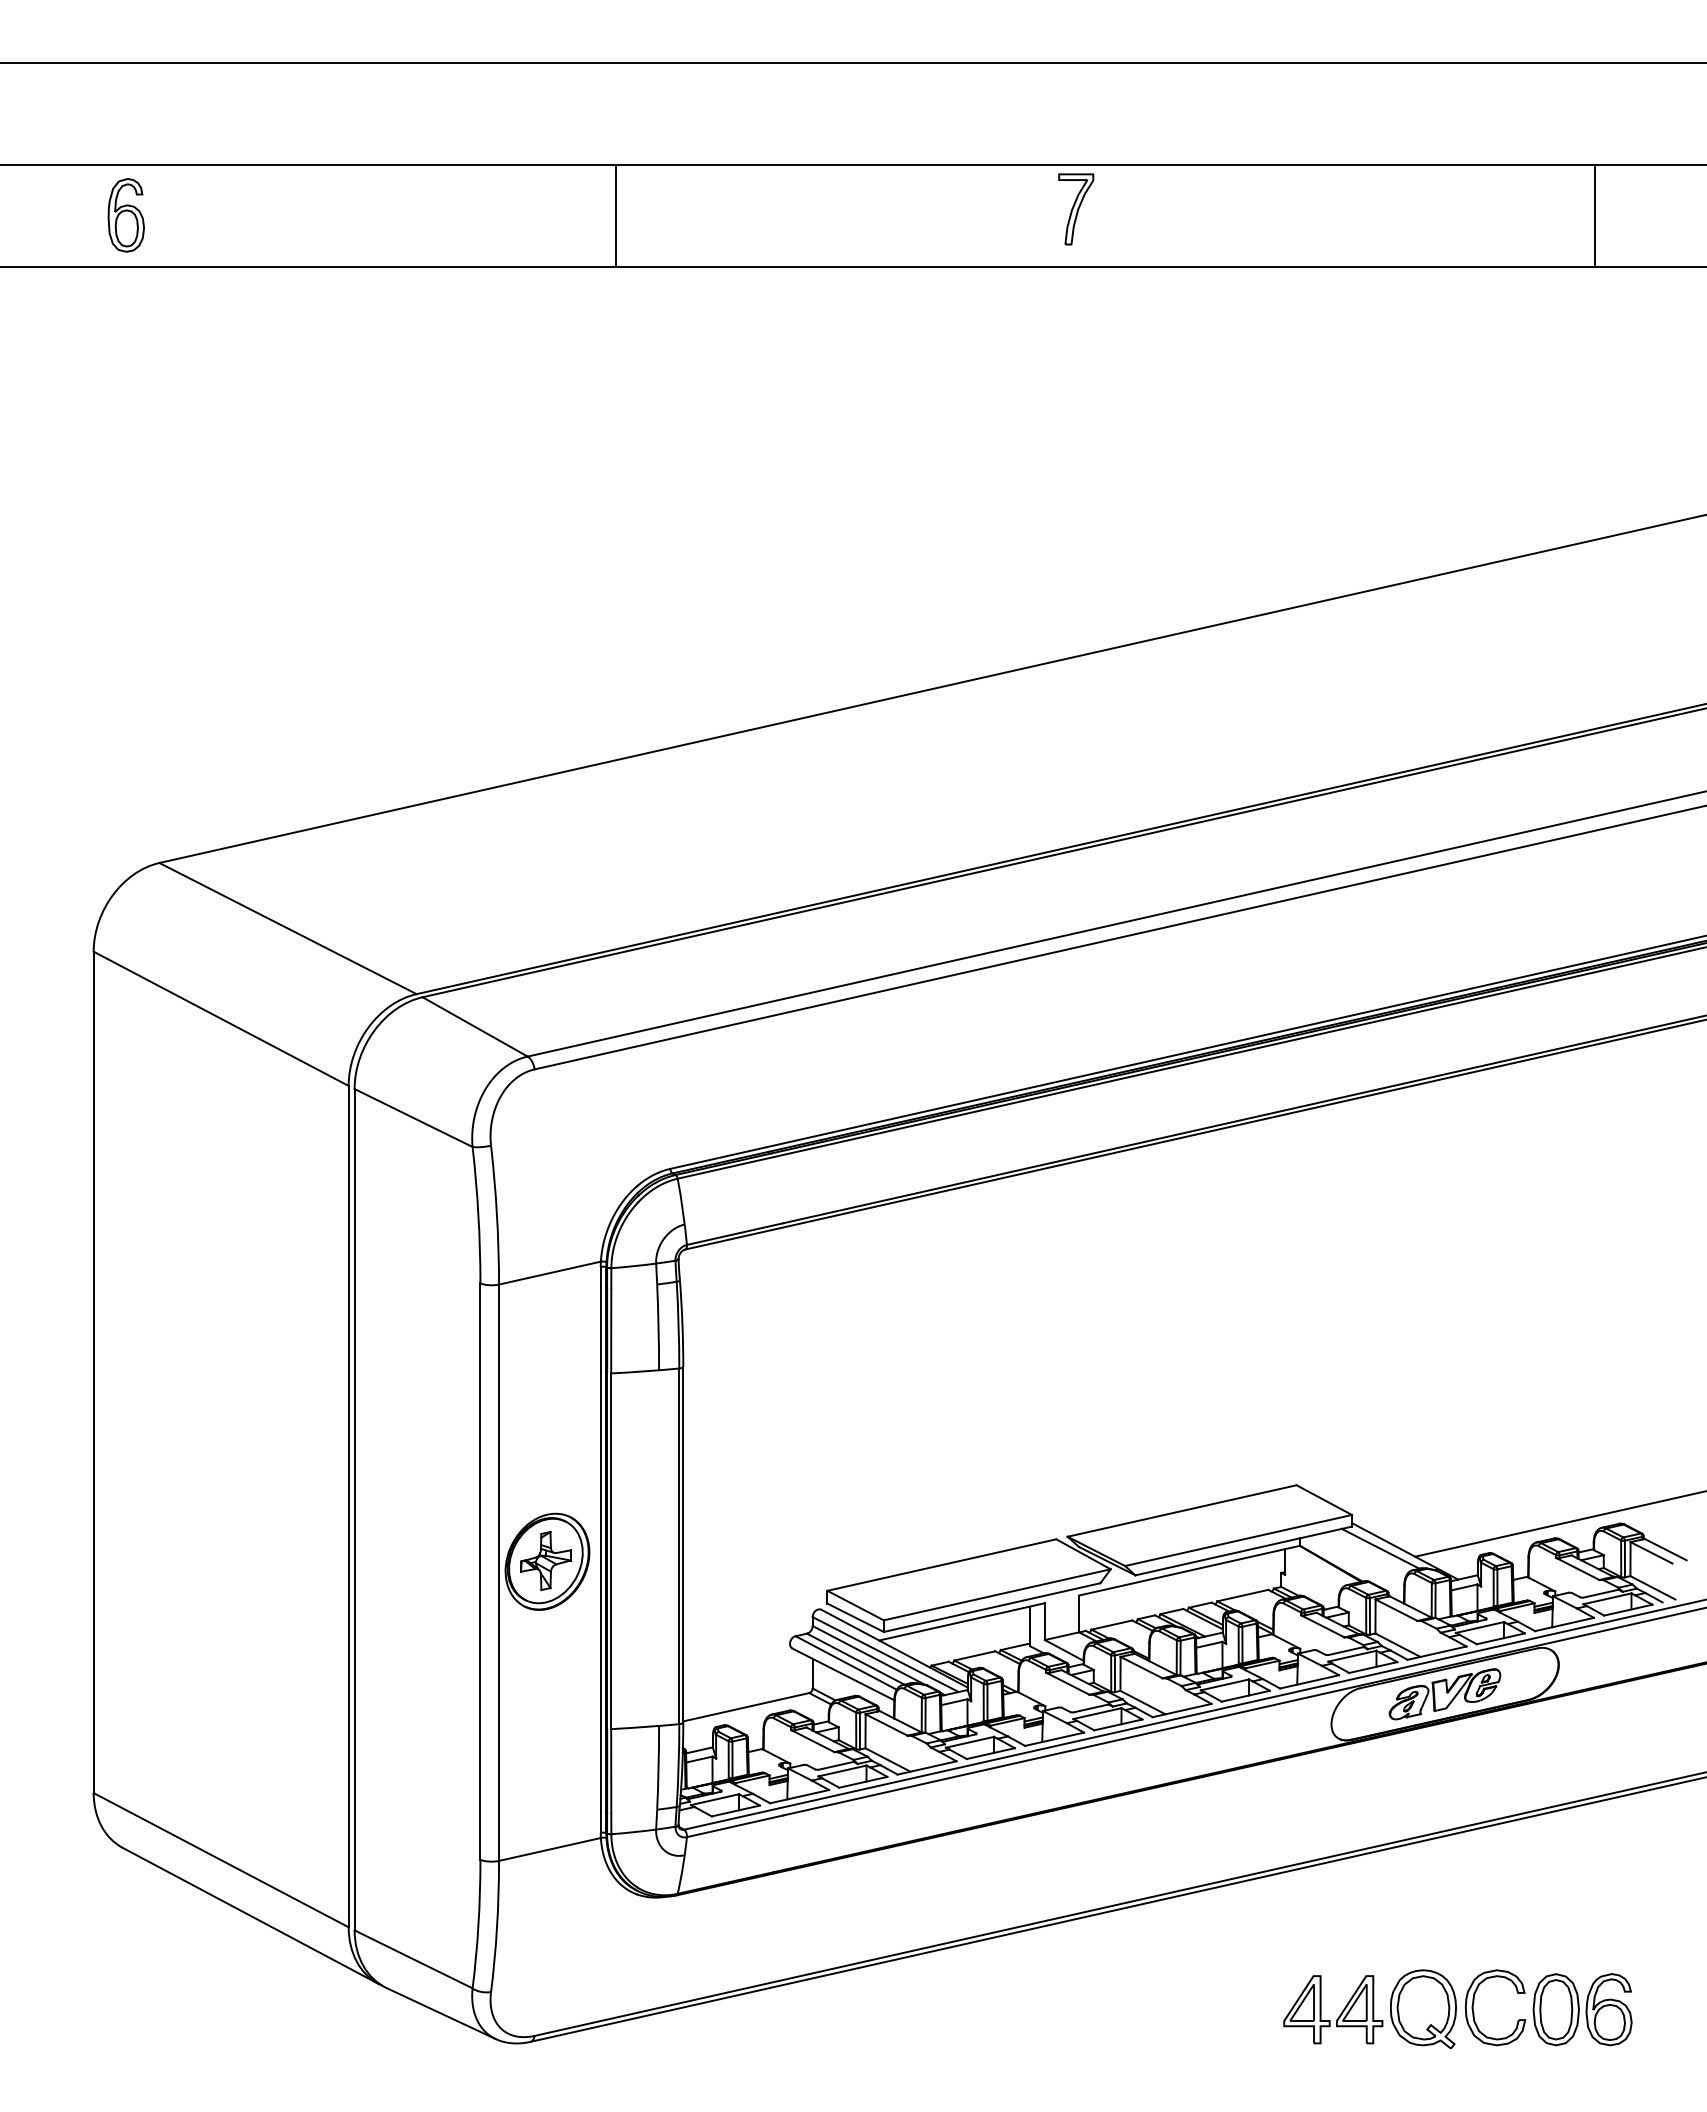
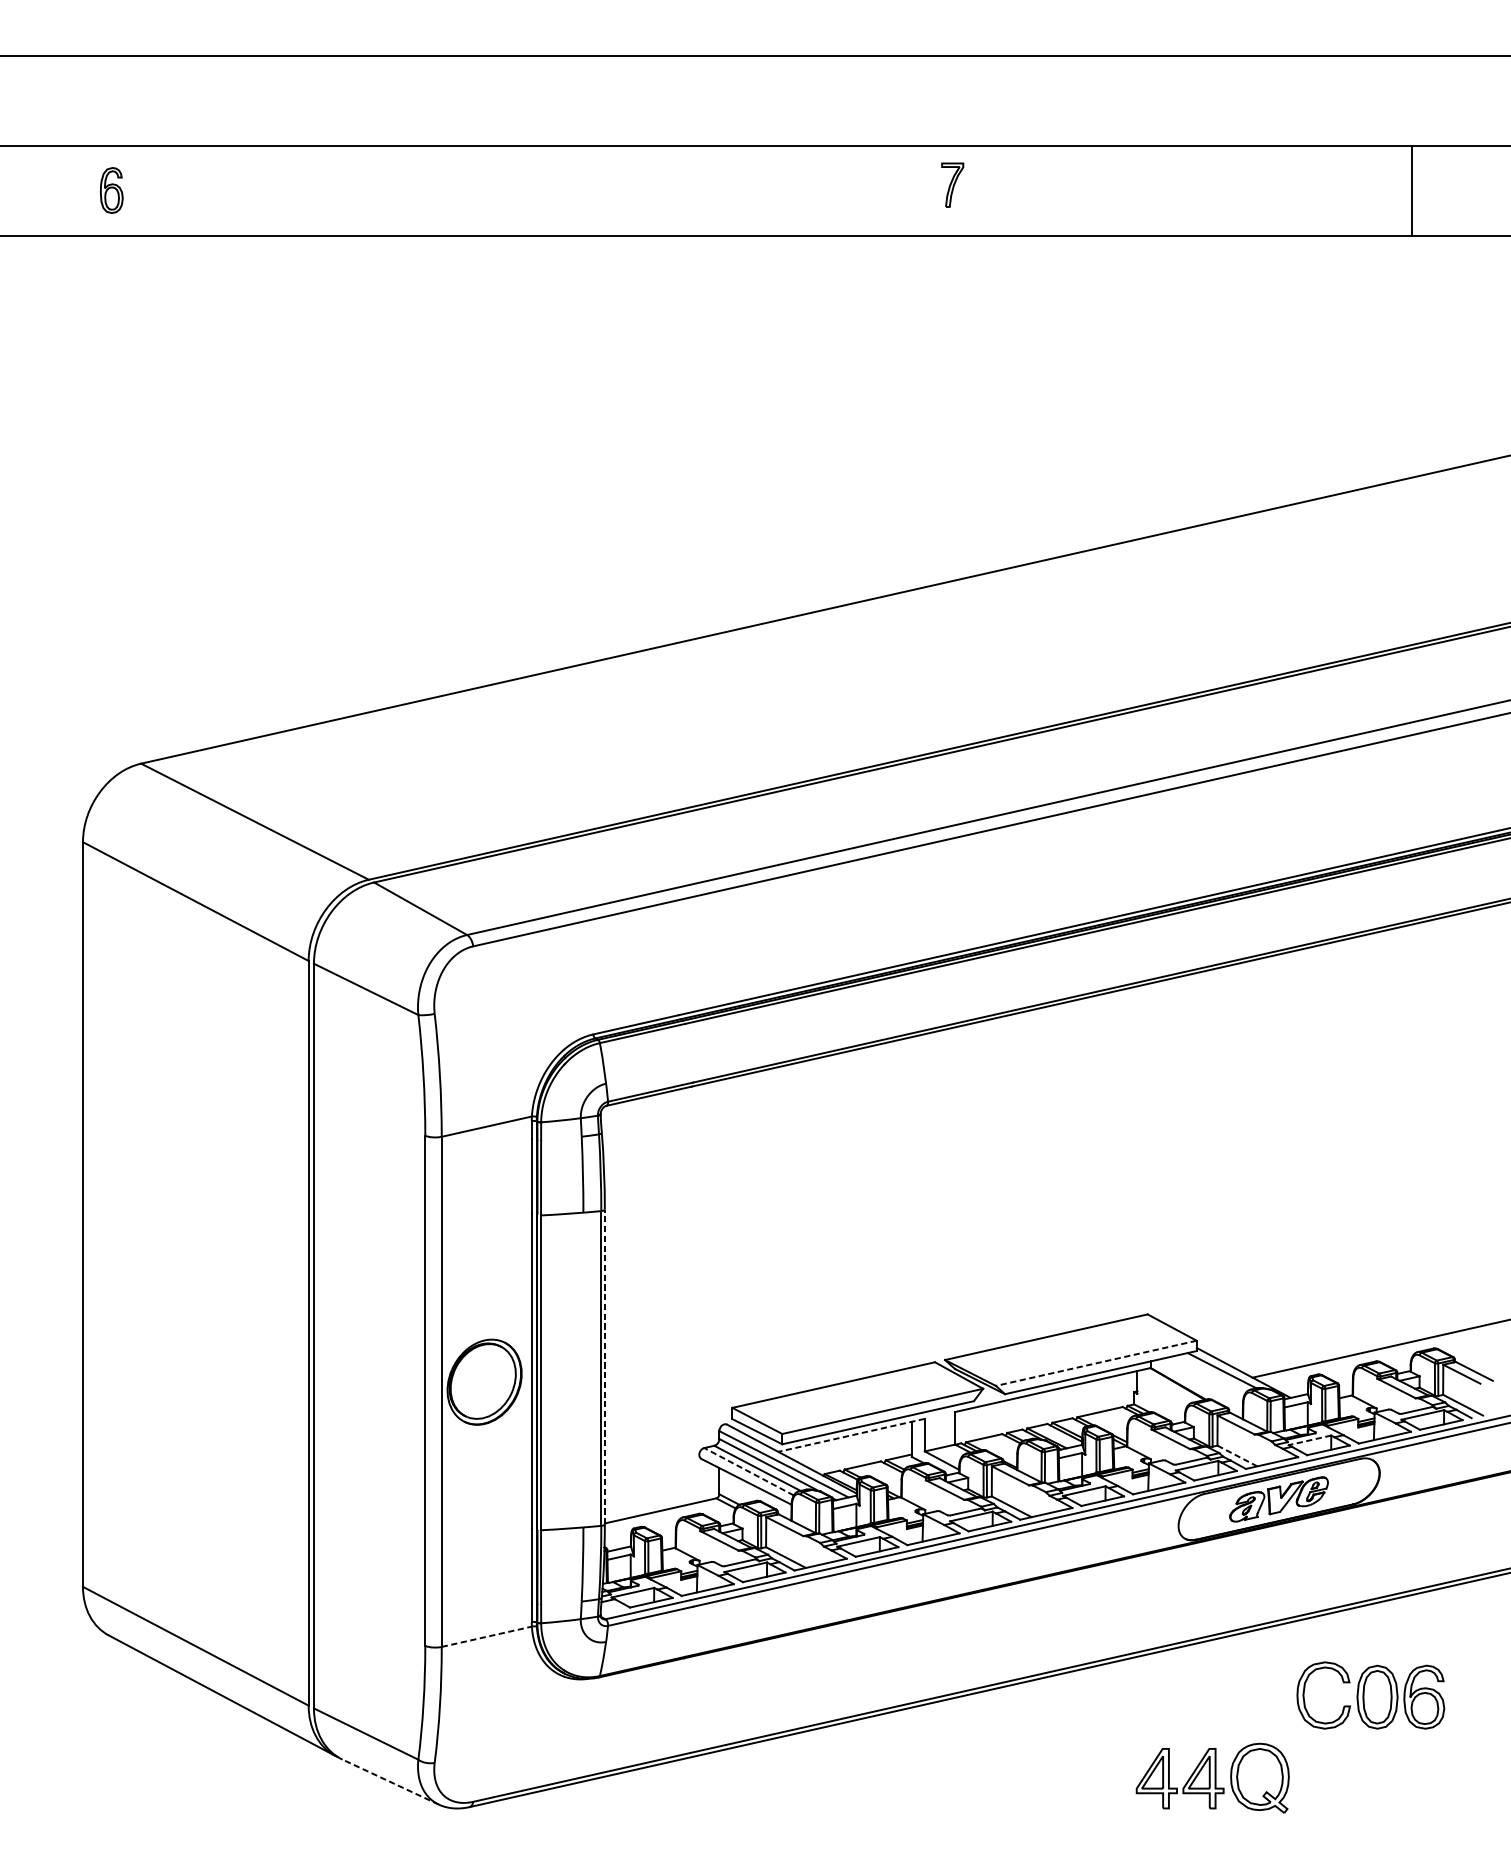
part: (1076, 209) -> (952, 185), size x0.7
part: (125, 215) -> (111, 190), size x0.7
line: (615, 215) -> (544, 190), removed
line: (1238, 1540) -> (1096, 1363), solid -> dashed
line: (683, 1544) -> (605, 1366), solid -> dashed
part: (545, 1560) -> (482, 1381), removed
line: (962, 1621) -> (851, 1435), solid -> dashed
line: (1479, 1627) -> (1309, 1440), solid -> dashed
line: (1398, 1645) -> (1237, 1456), solid -> dashed
line: (845, 1662) -> (748, 1471), solid -> dashed
line: (550, 1849) -> (487, 1636), solid -> dashed
part: (1548, 2007) -> (1370, 1695), moved
line: (440, 2013) -> (389, 1781), solid -> dashed

